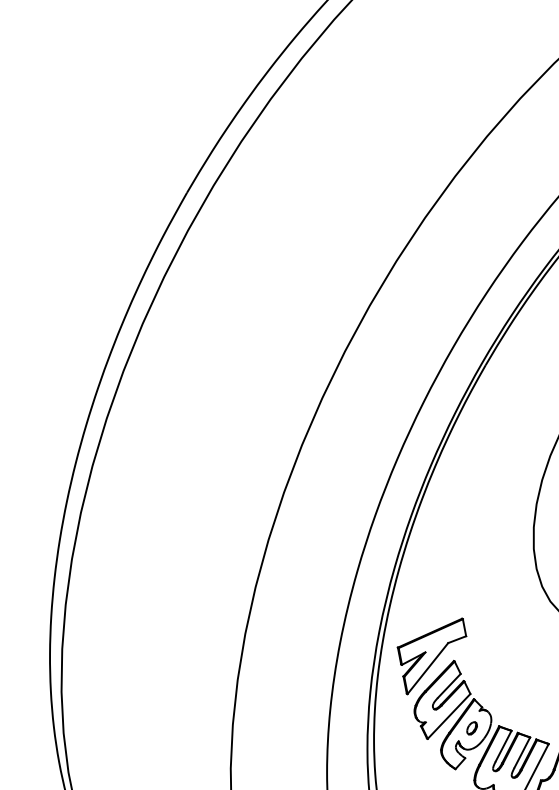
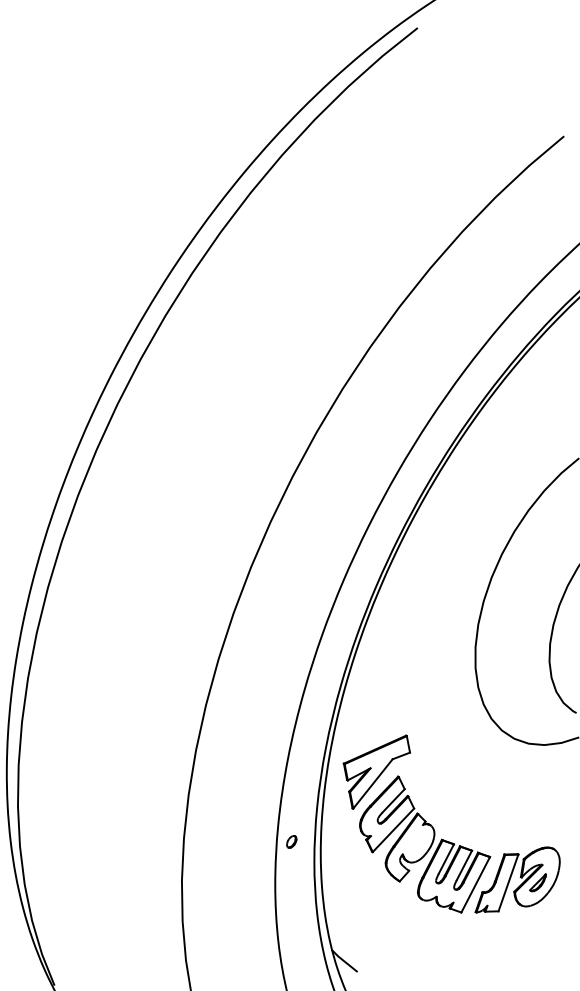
part: (471, 727) -> (291, 841), moved

